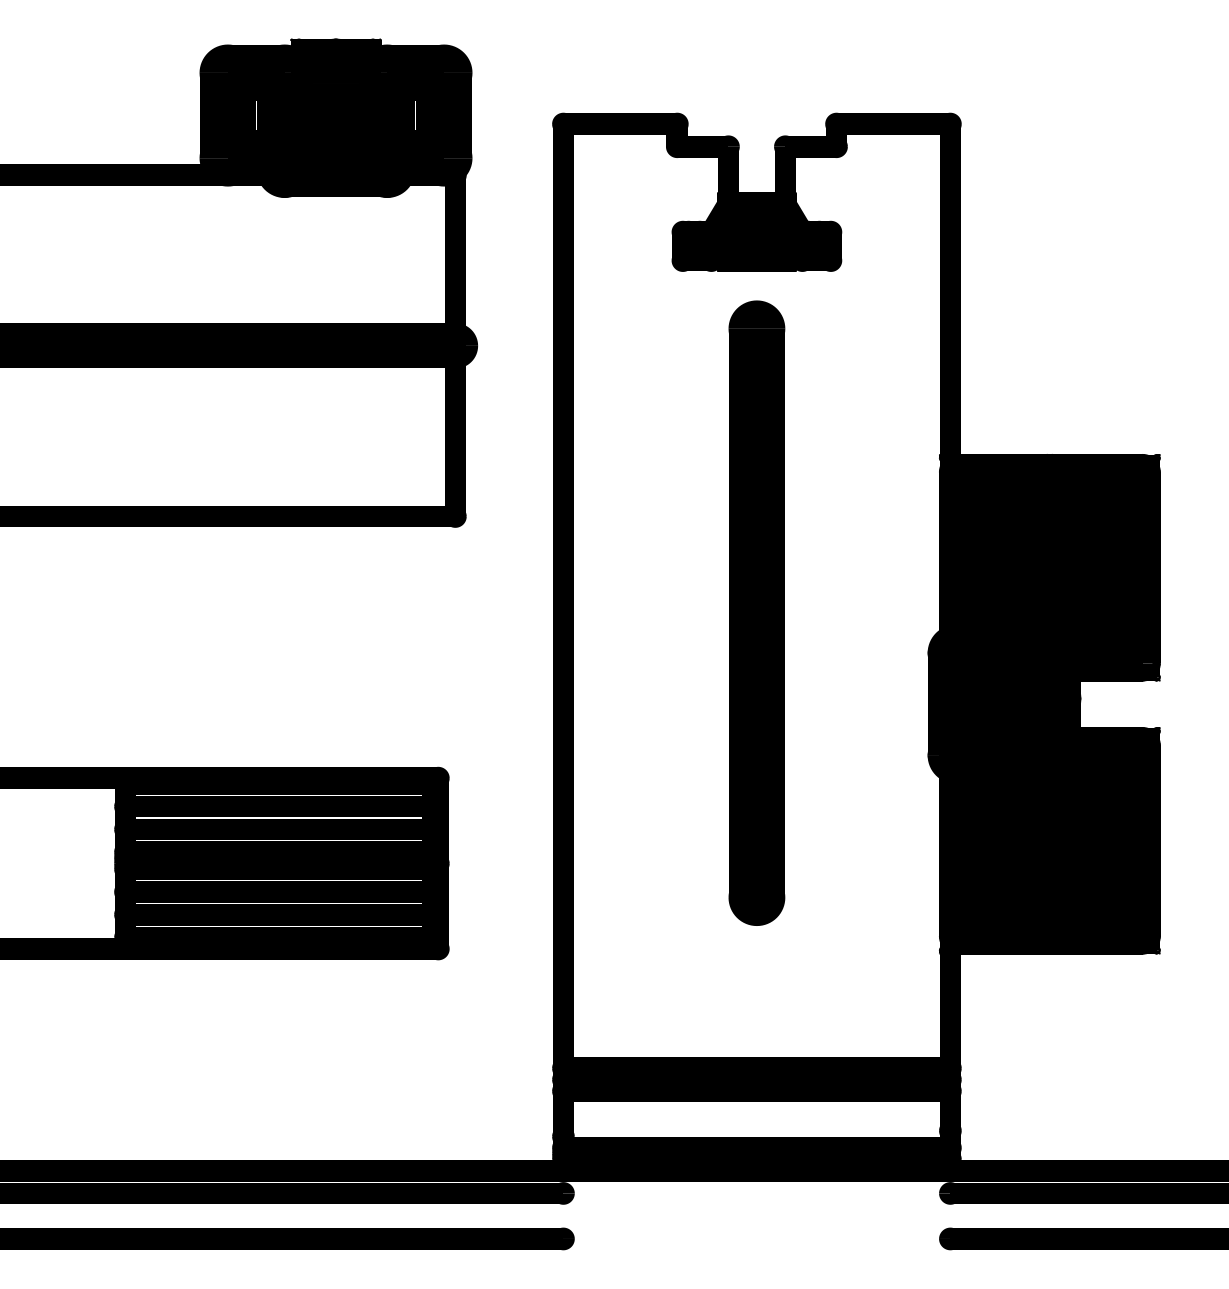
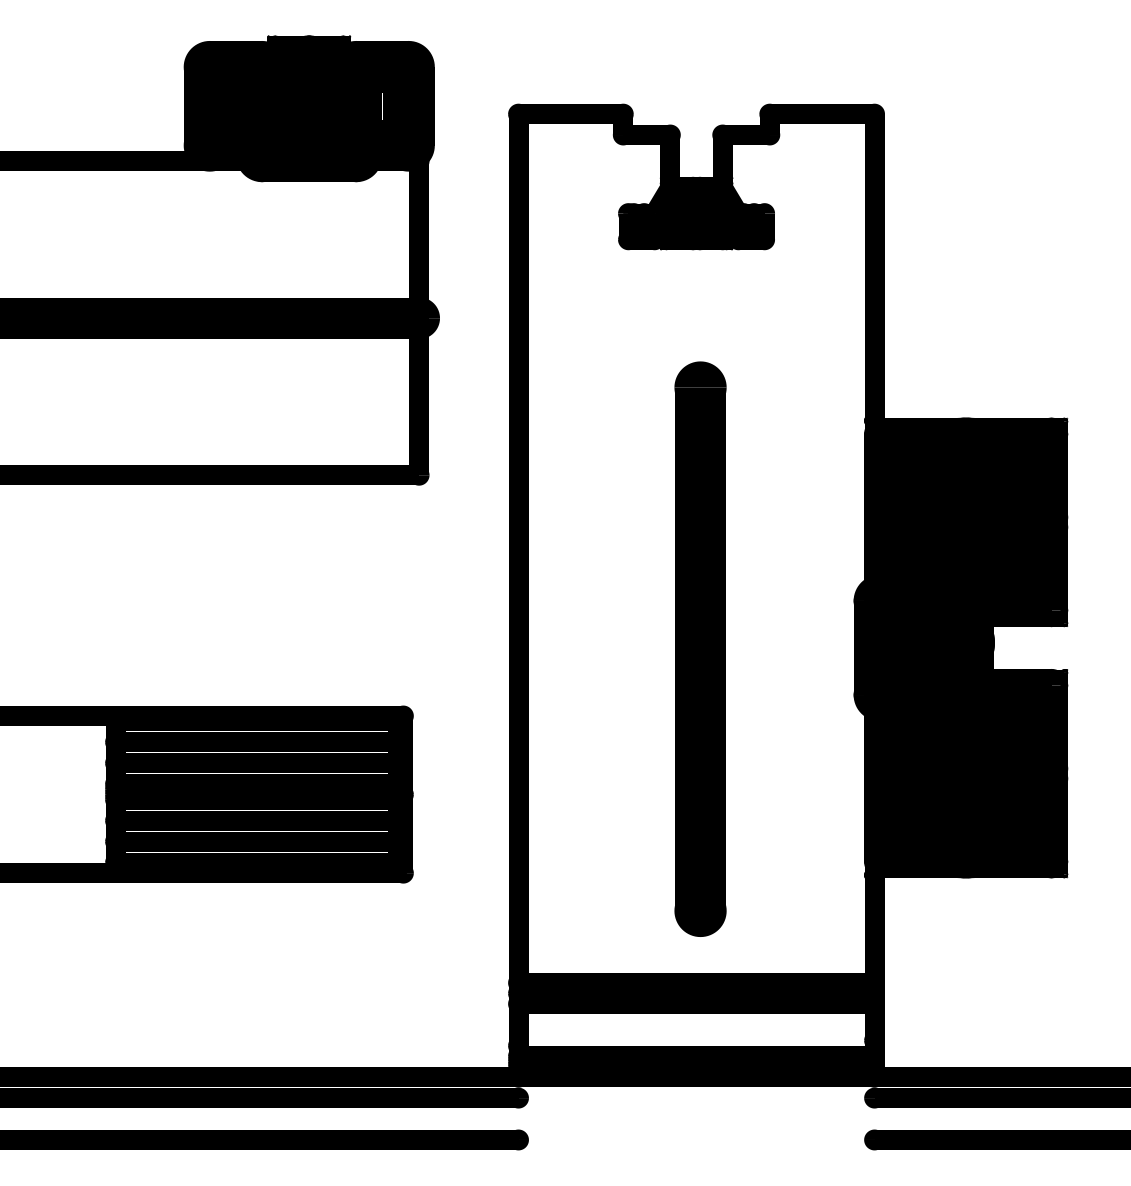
part: (756, 612) -> (700, 648), moved

